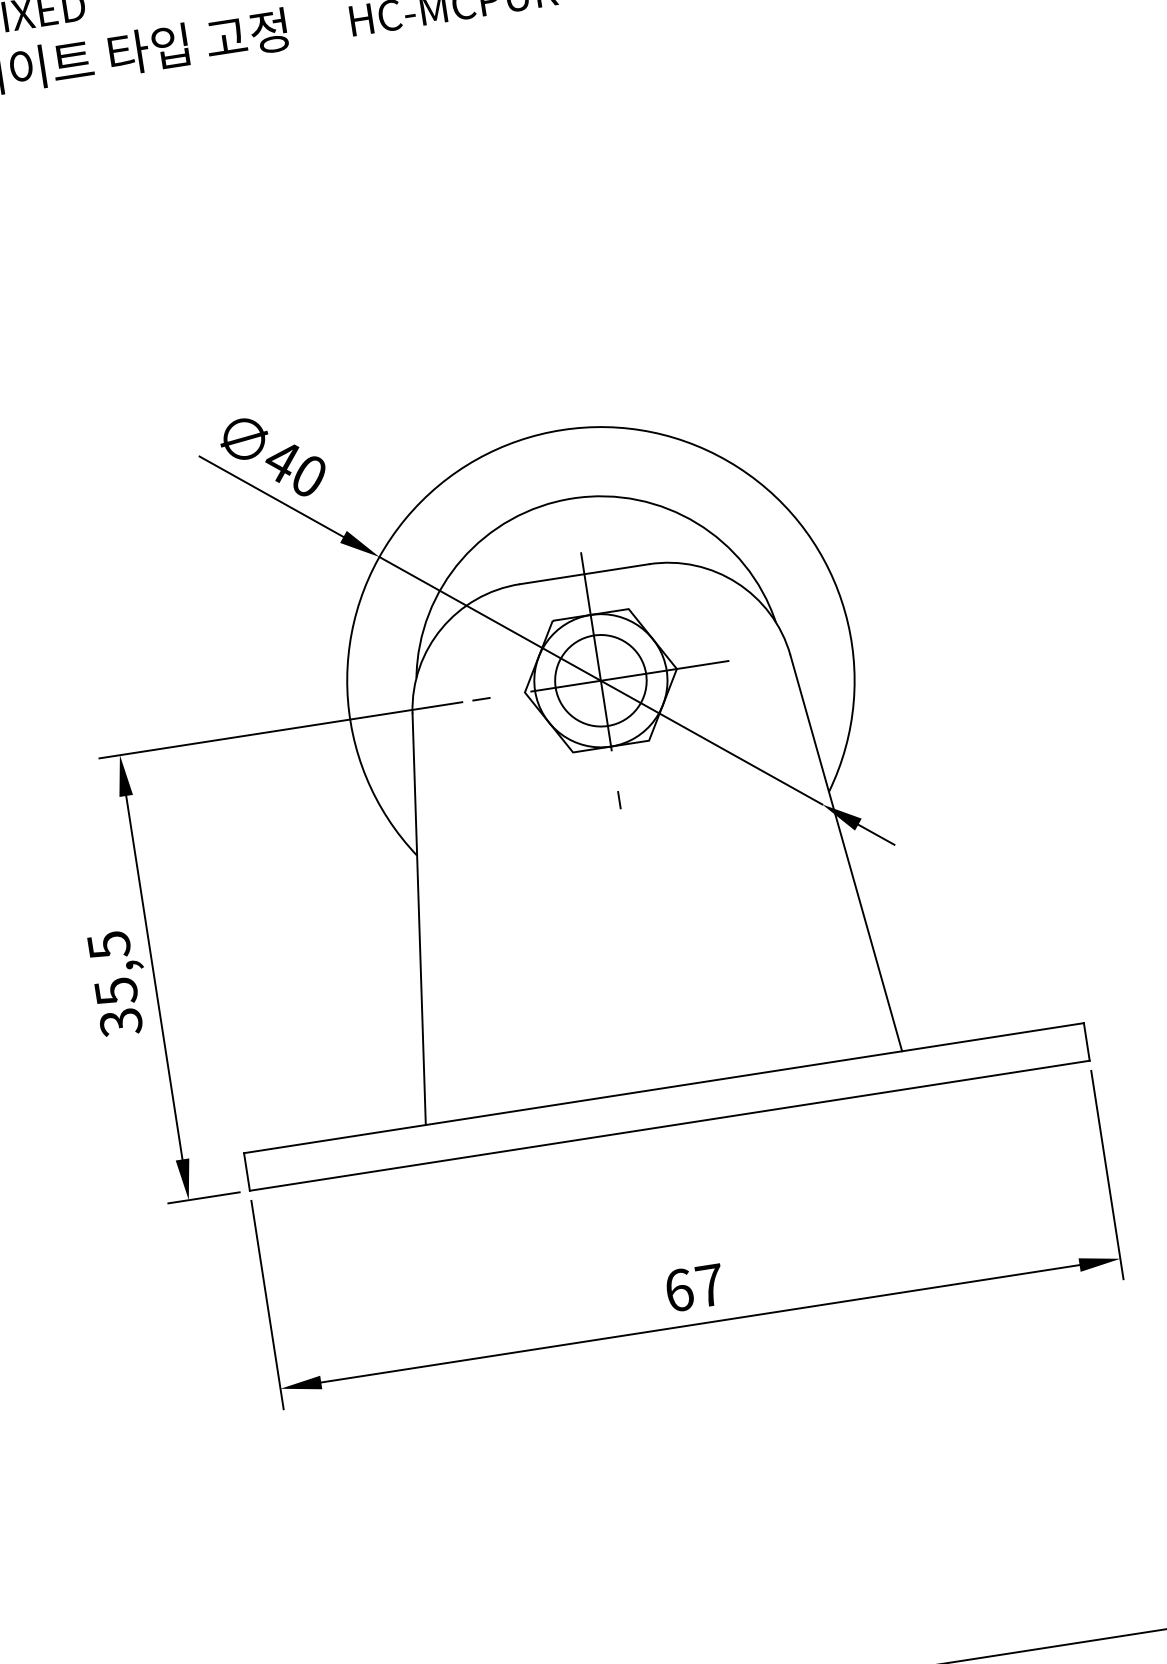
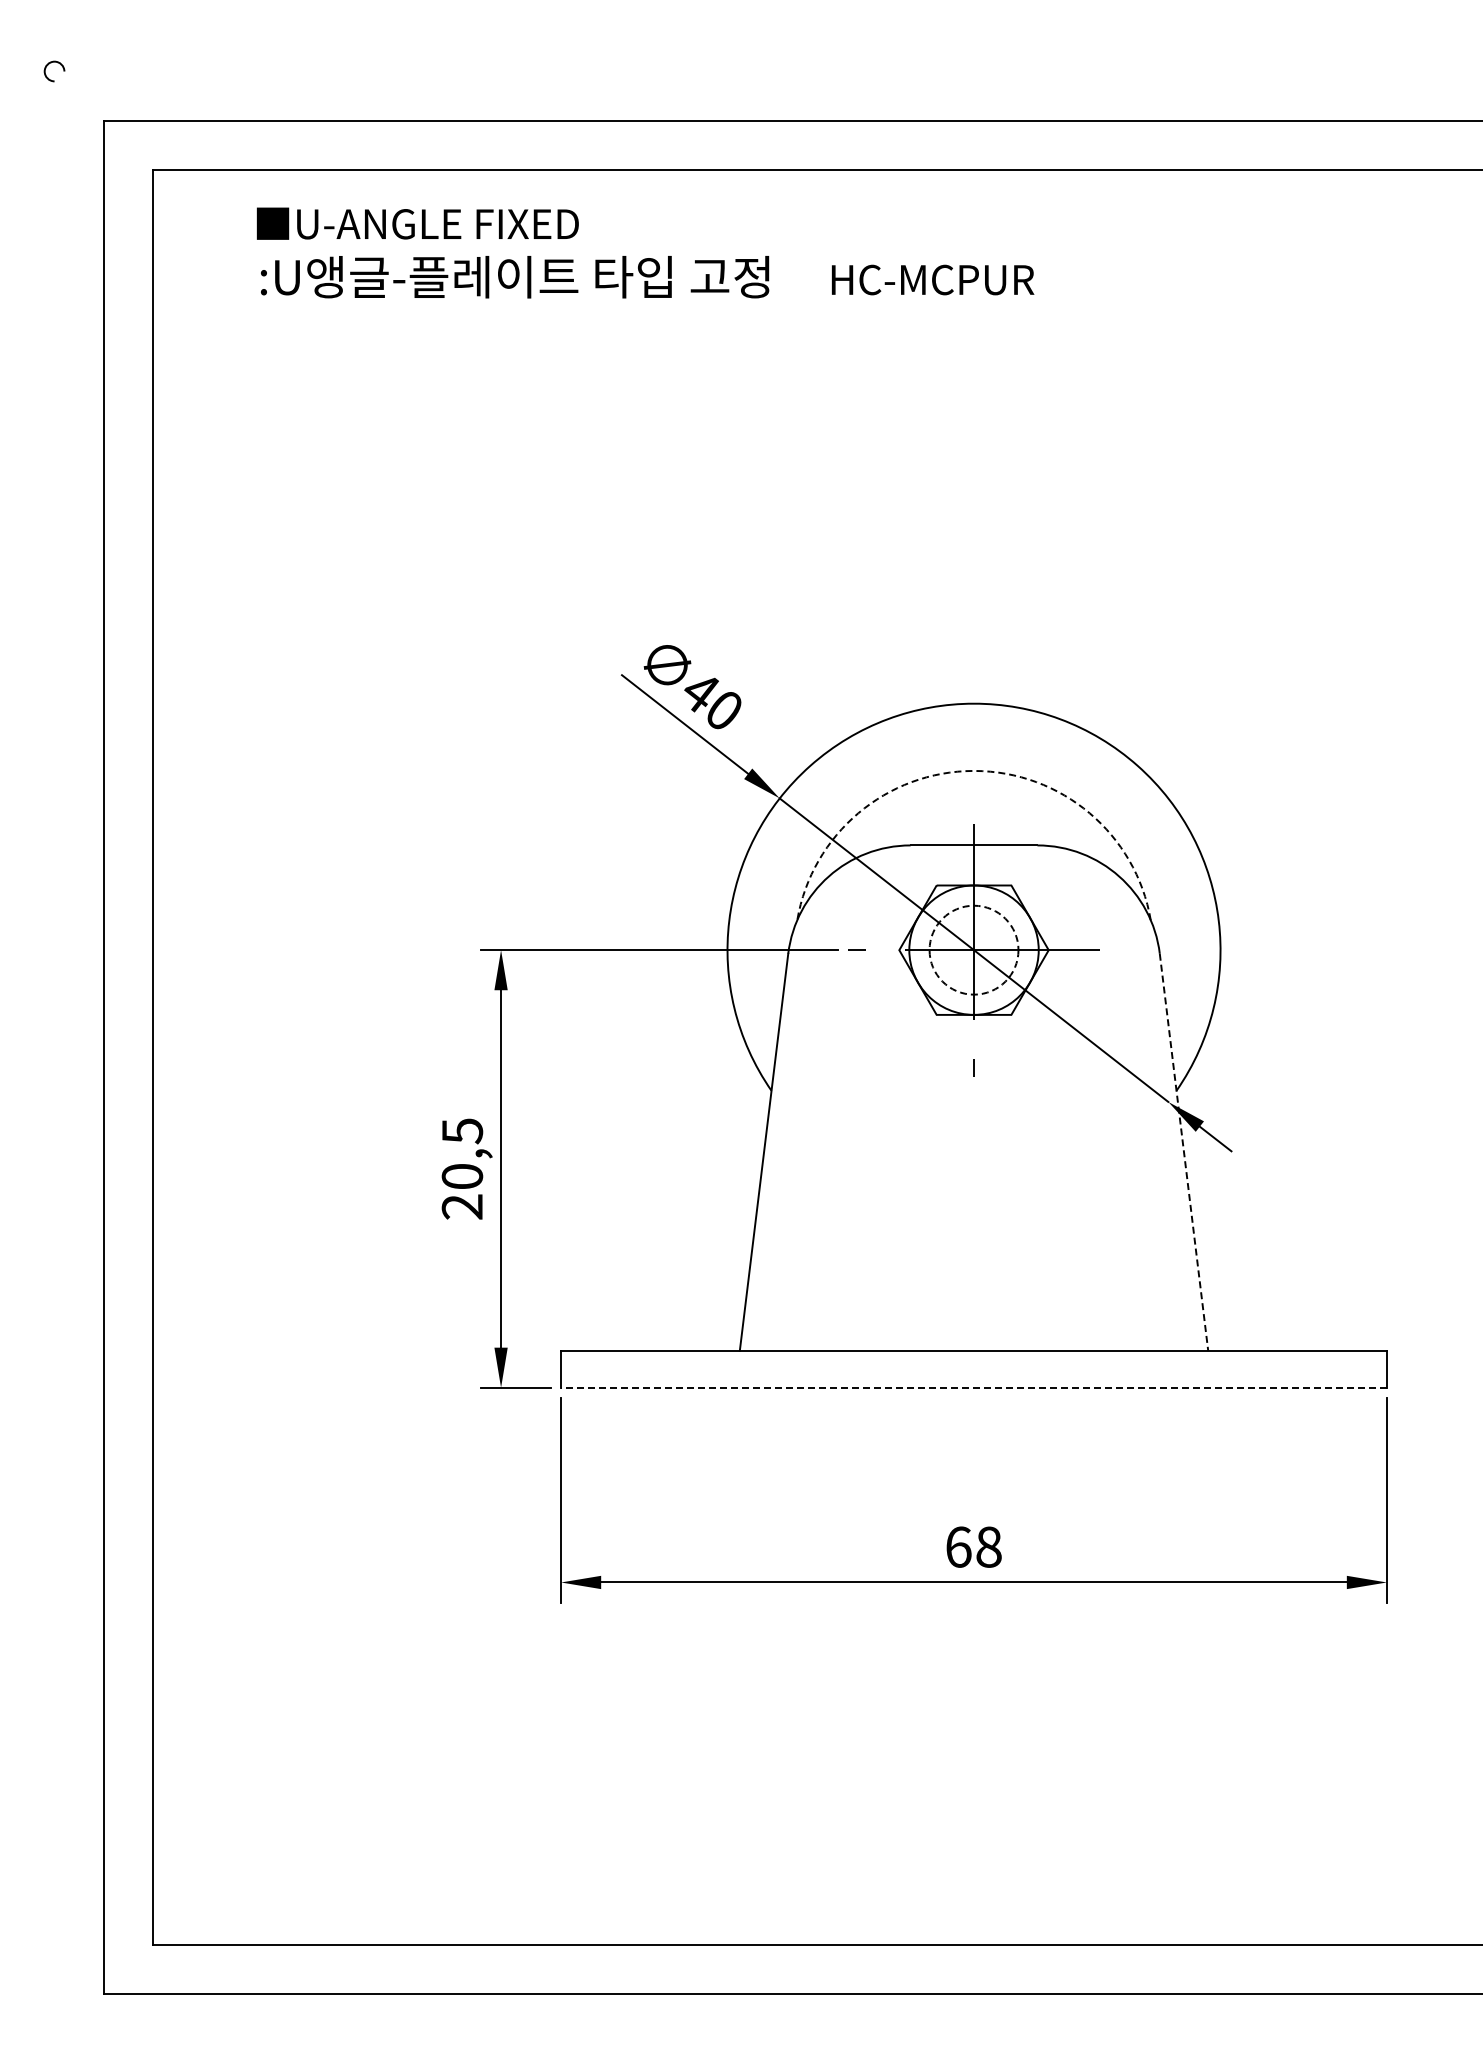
arc: (573, 497) -> (974, 770), solid -> dashed
circle: (600, 680) -> (973, 949), solid -> dashed
line: (846, 853) -> (1184, 1152), solid -> dashed
text: (118, 1007) -> (462, 1192), 35,5 -> 20,5
line: (670, 1125) -> (974, 1387), solid -> dashed
text: (709, 1284) -> (988, 1546), 67 -> 68

